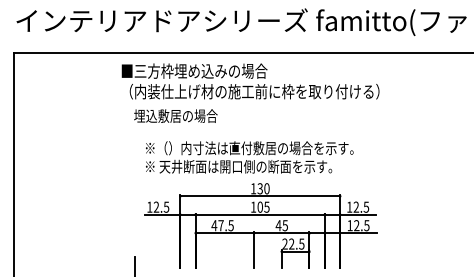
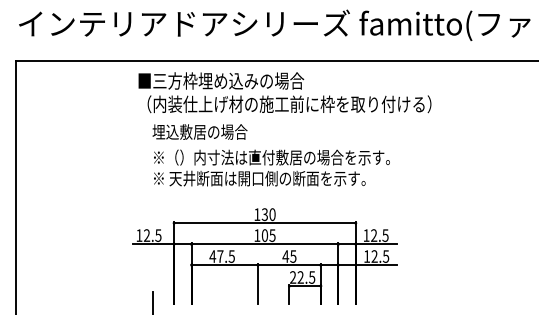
text: (249, 156) -> (271, 167), moved
part: (259, 225) -> (264, 256), moved

